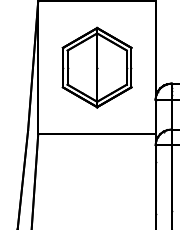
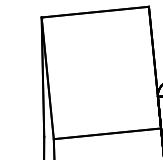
part: (96, 67) -> (100, 72), removed

